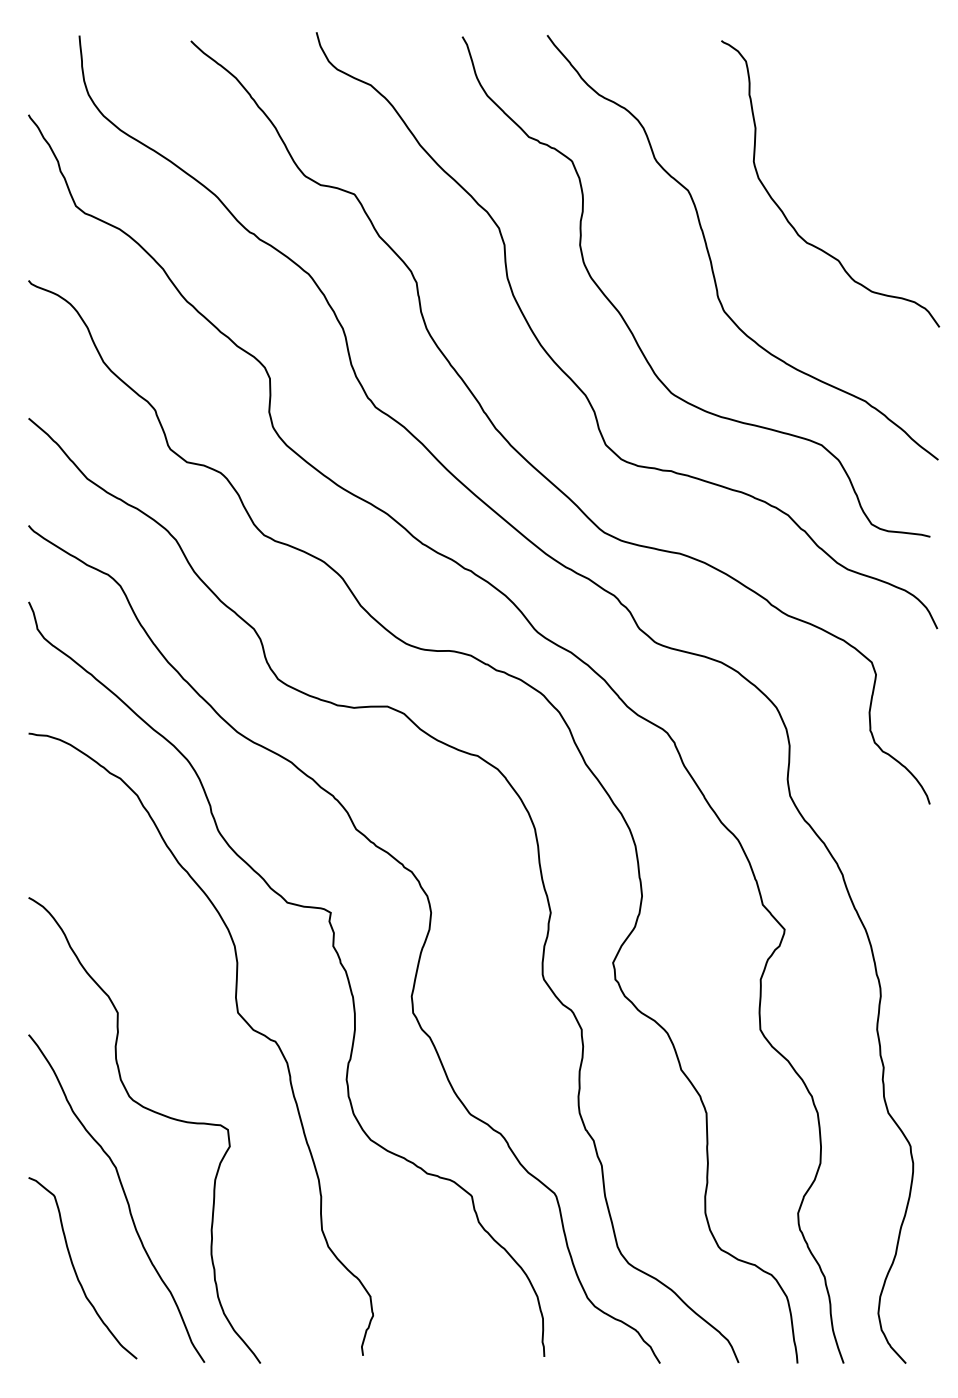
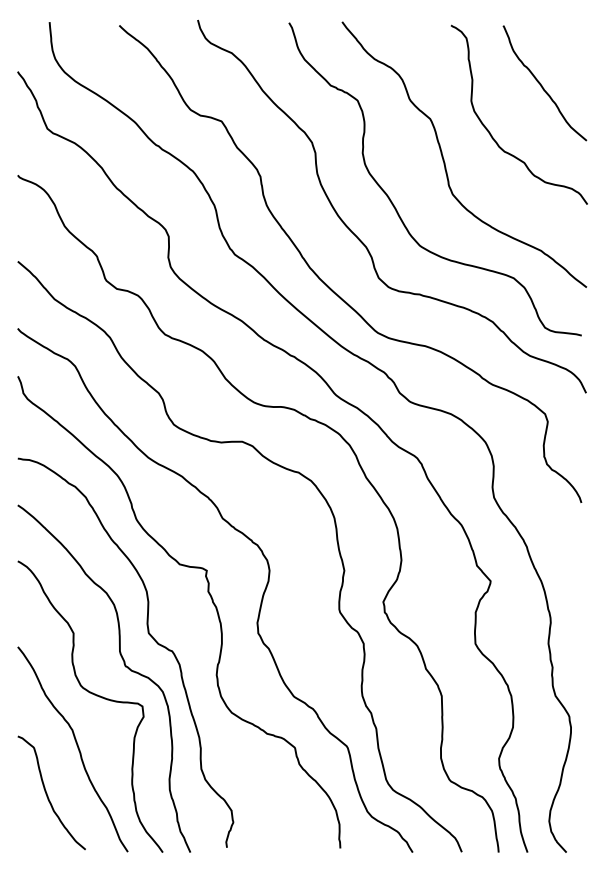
curve: (867, 136) -> (542, 85), added
curve: (199, 1065) -> (124, 666), added

